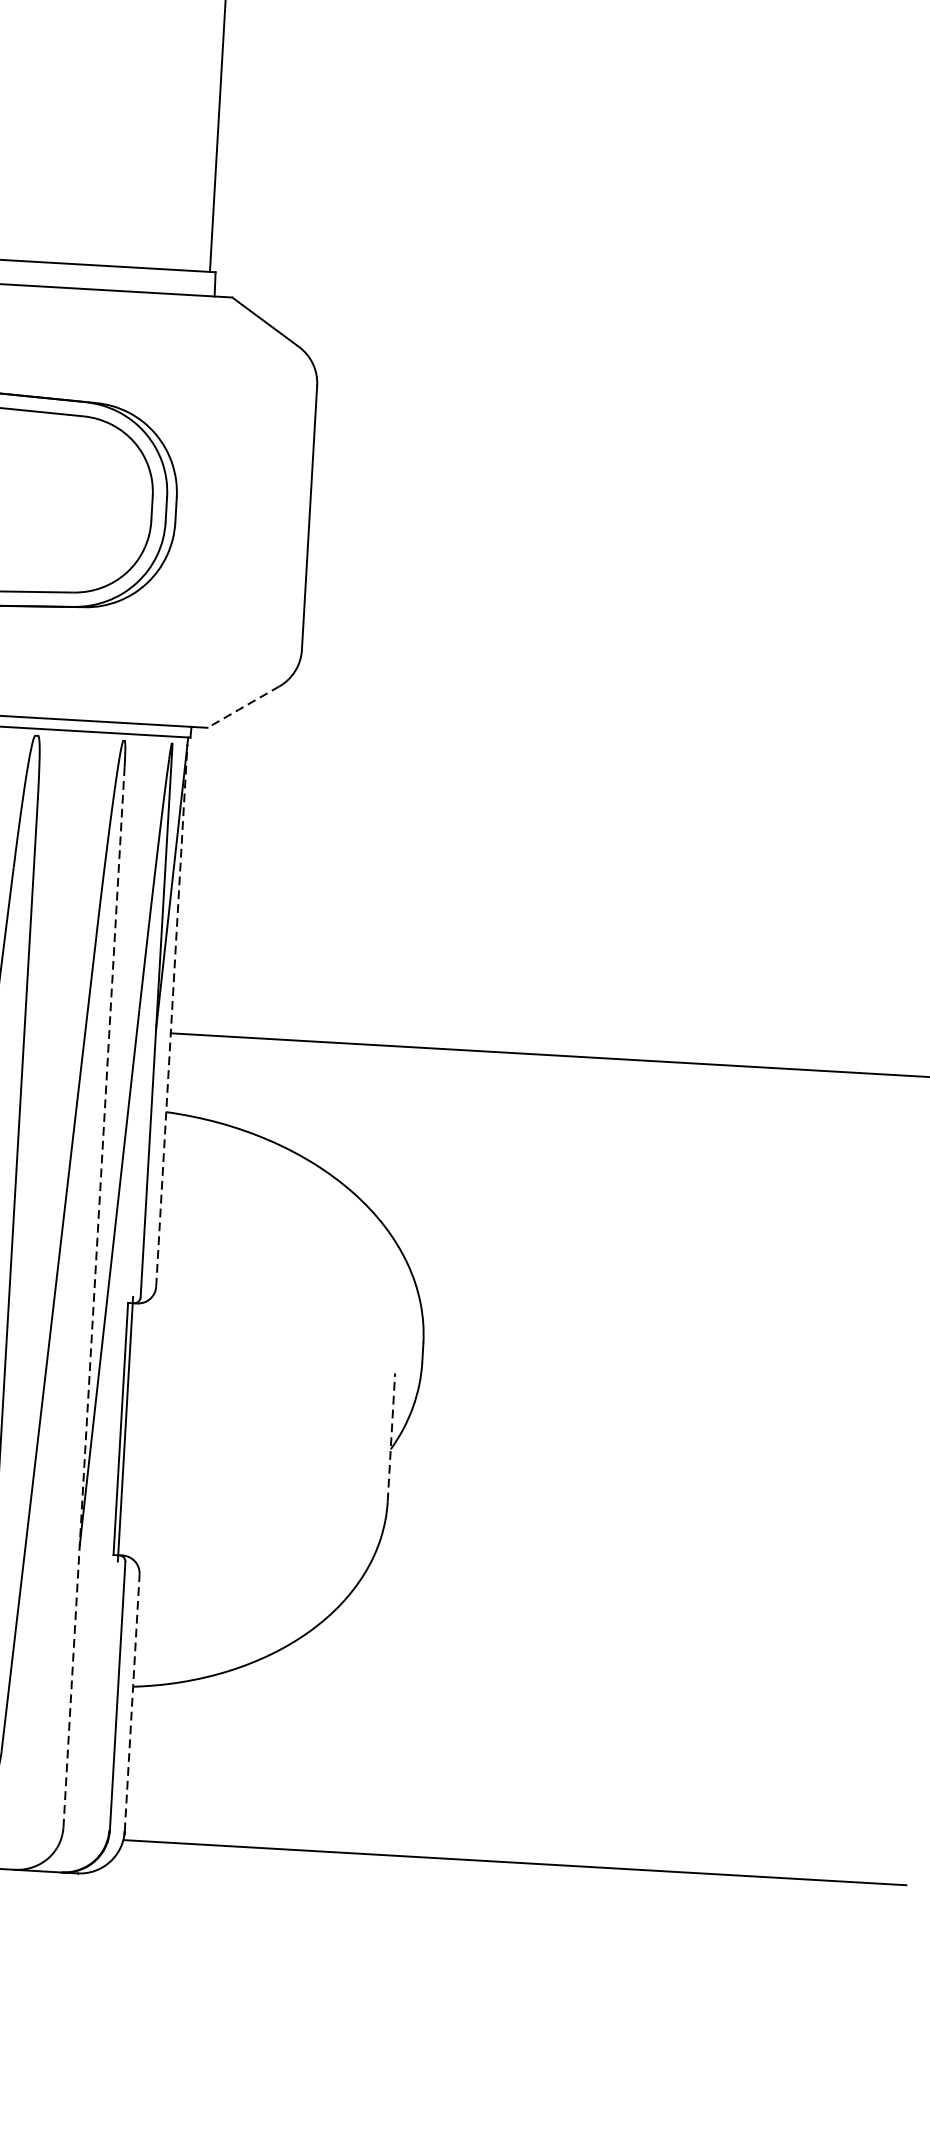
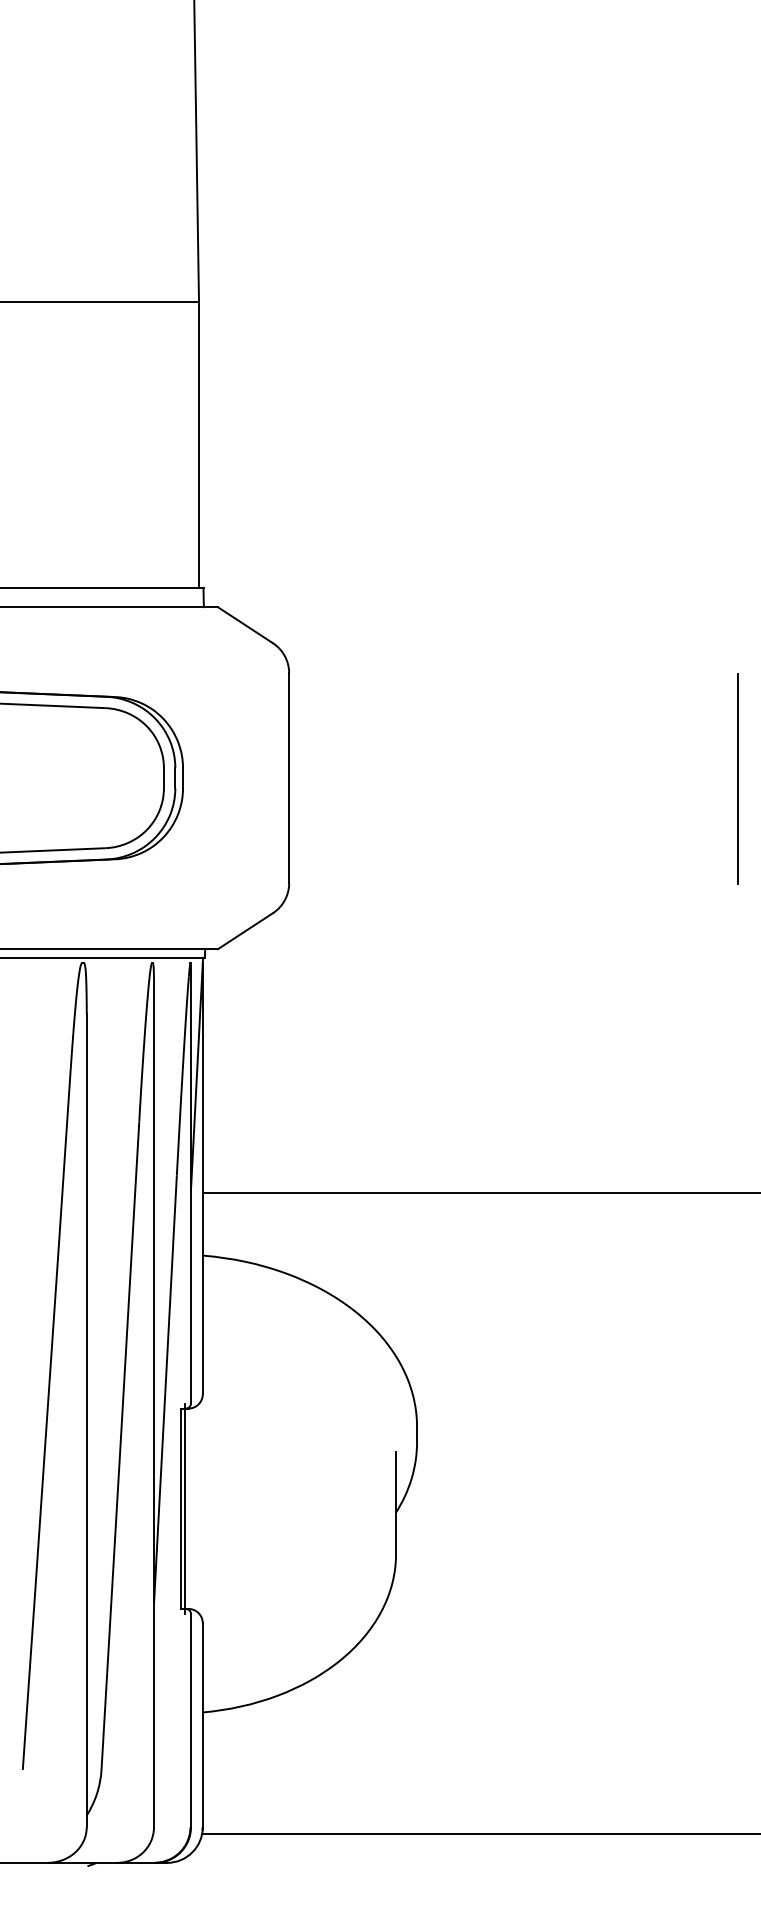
line: (874, 550) -> (738, 778), added
line: (243, 707) -> (245, 931), dashed -> solid
line: (171, 1015) -> (202, 1178), dashed -> solid
line: (94, 1297) -> (154, 1405), dashed -> solid
line: (391, 1437) -> (396, 1503), dashed -> solid
line: (131, 1701) -> (202, 1724), dashed -> solid

